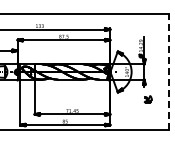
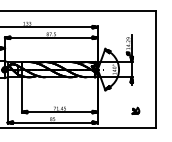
line: (168, 71) -> (155, 69), dashed -> solid
part: (147, 99) -> (134, 111), moved

